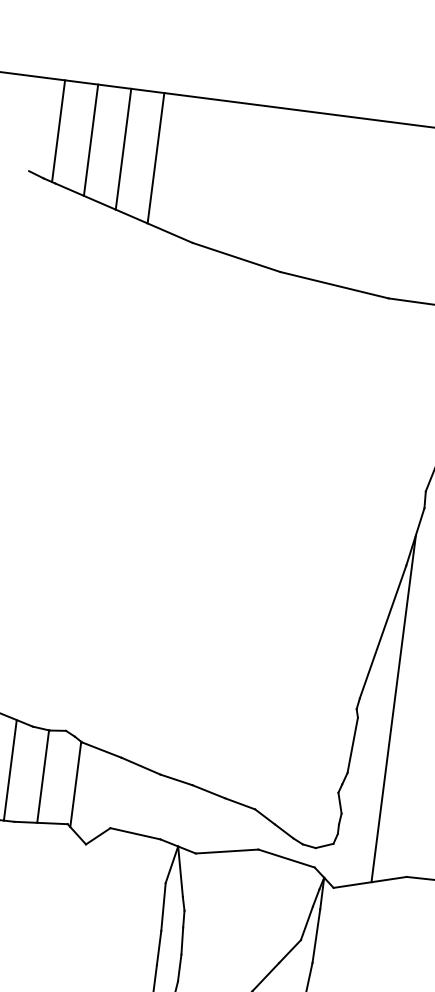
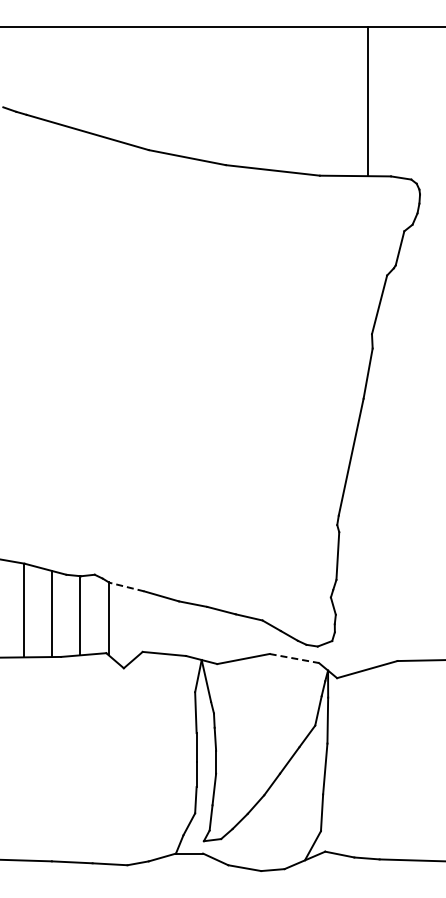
line: (58, 131) -> (23, 70), removed
line: (91, 140) -> (52, 74), removed
line: (123, 149) -> (80, 78), removed
line: (155, 157) -> (108, 82), removed
line: (393, 708) -> (368, 520), removed
line: (101, 749) -> (126, 586), solid -> dashed
line: (286, 858) -> (294, 658), solid -> dashed

